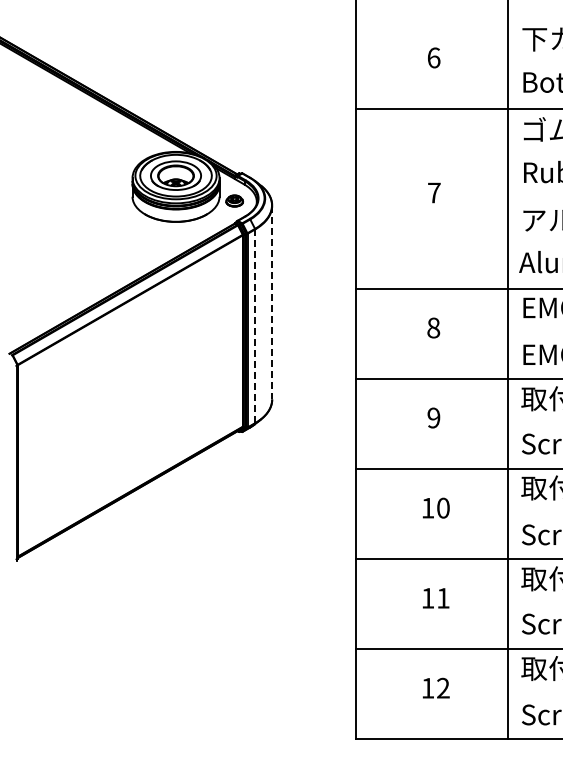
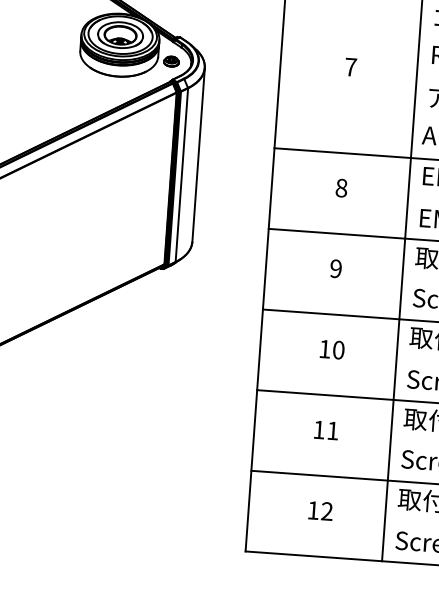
line: (272, 302) -> (198, 154), dashed -> solid
line: (255, 326) -> (182, 175), dashed -> solid

